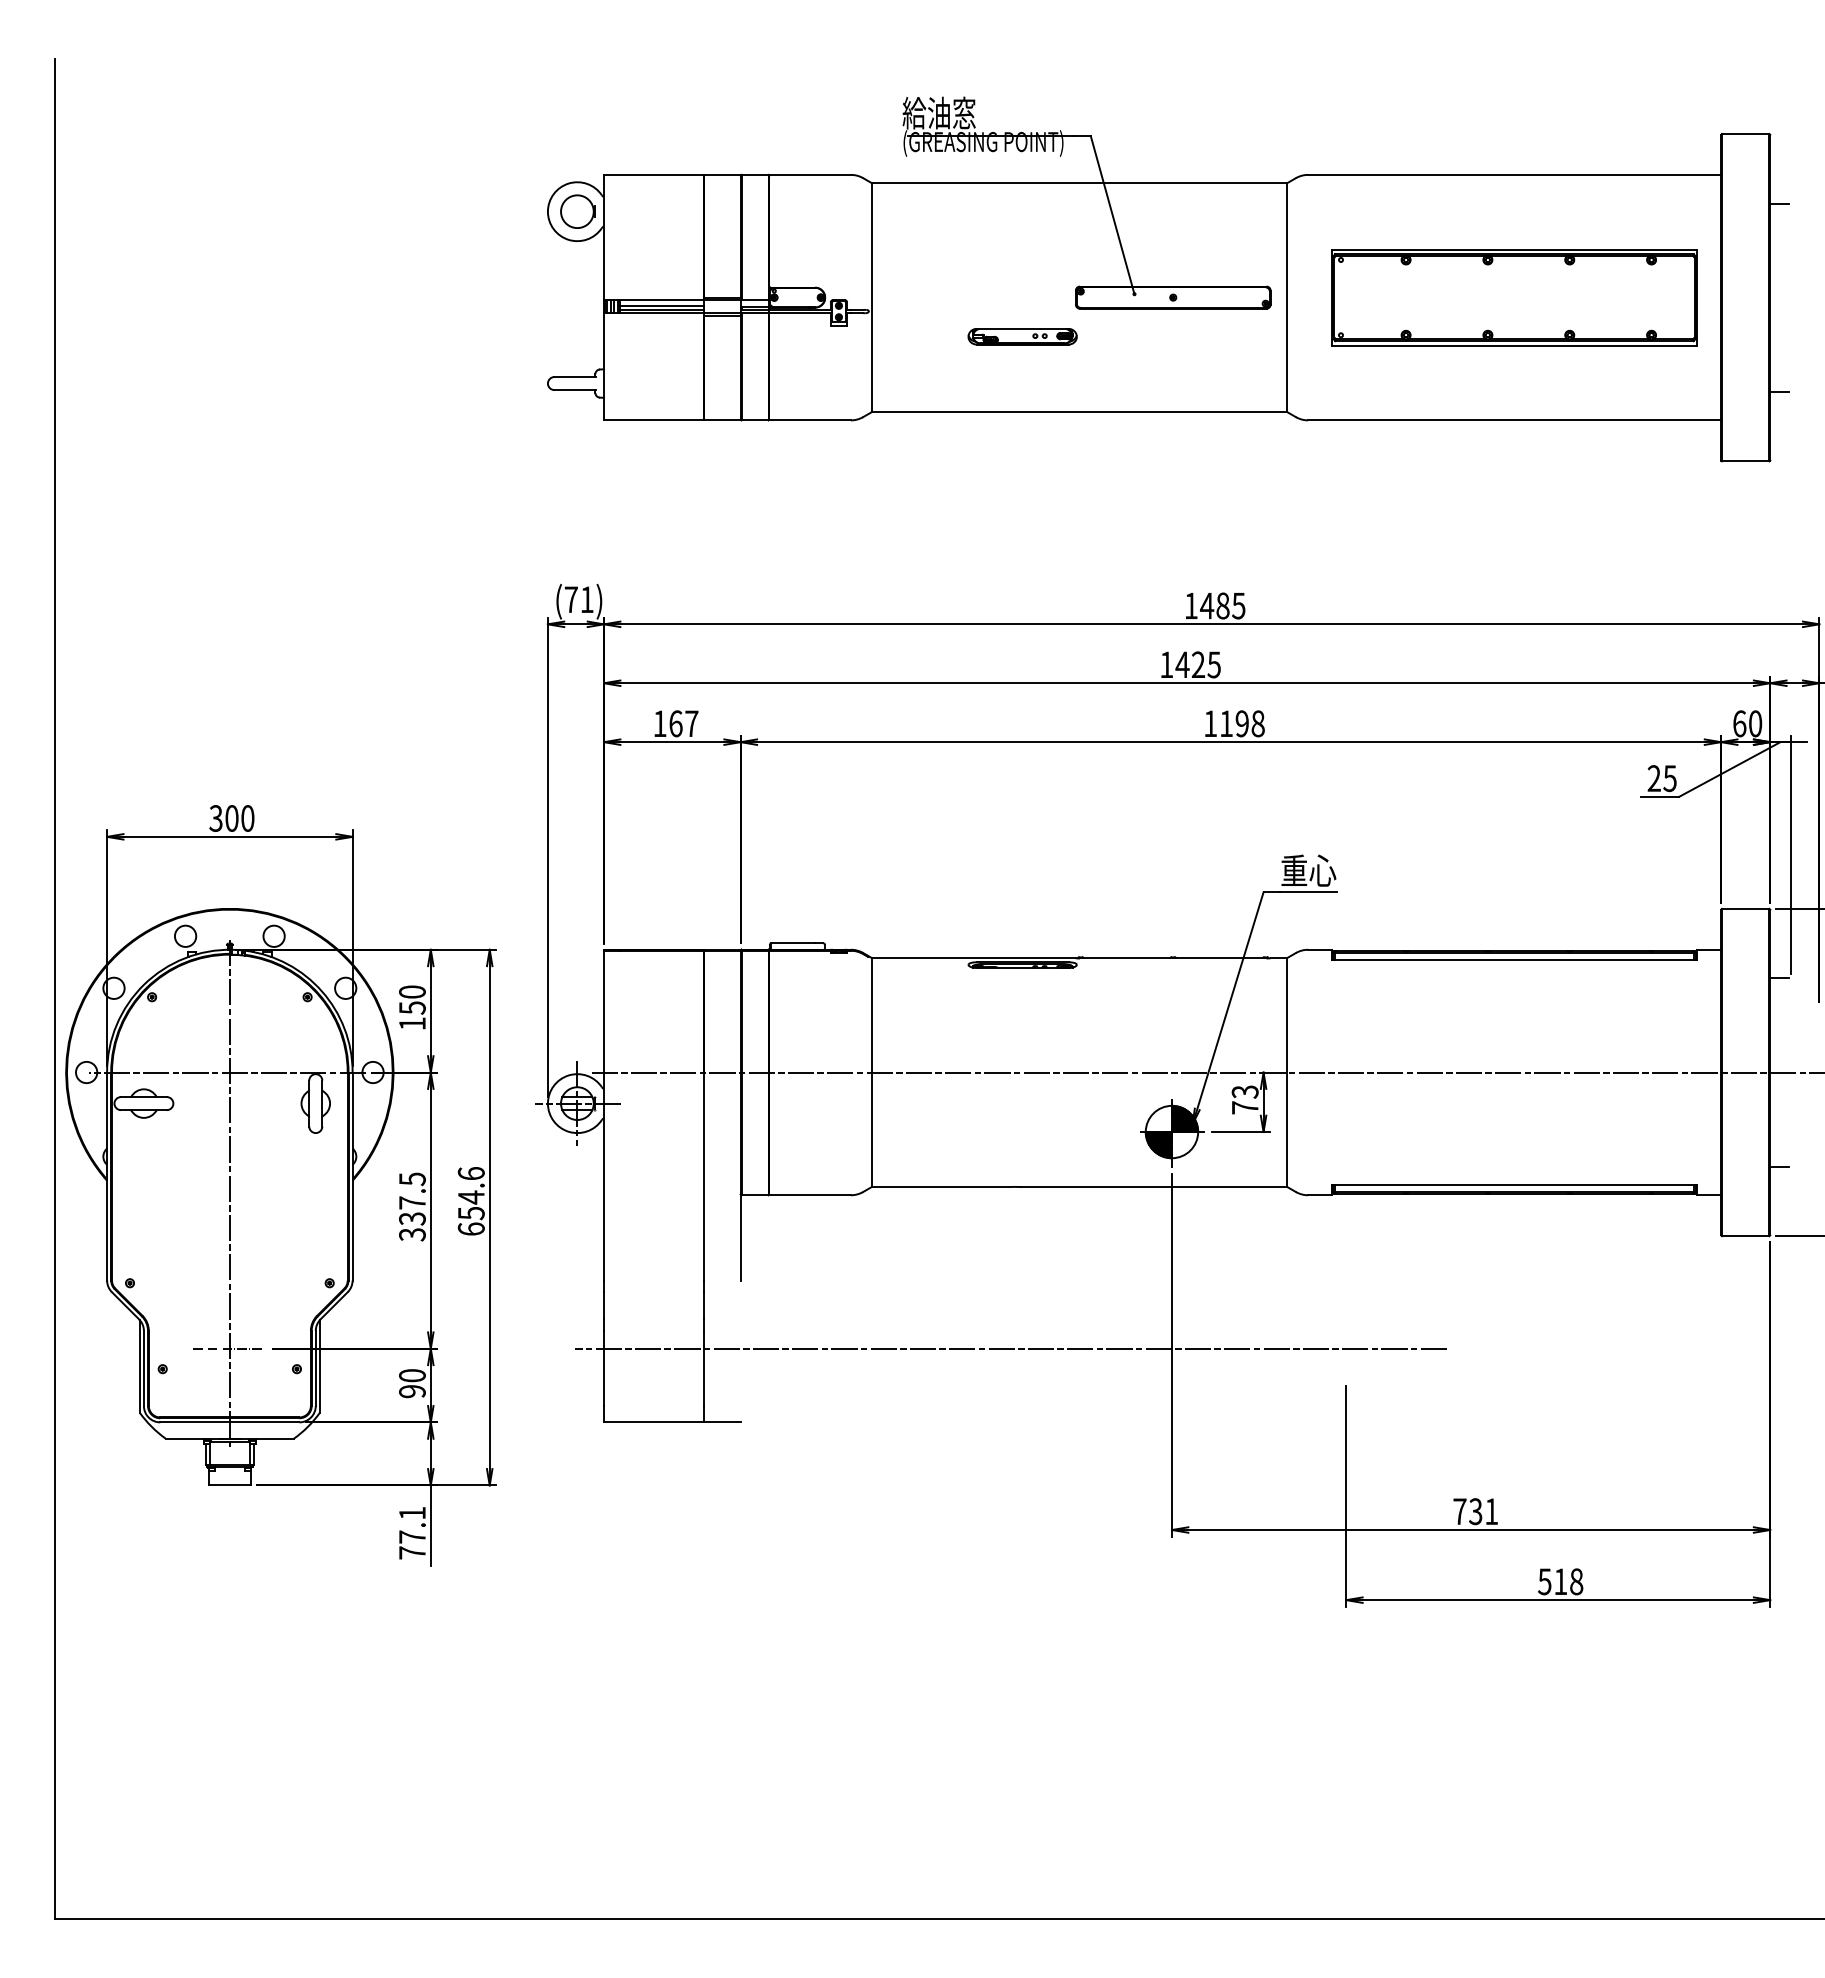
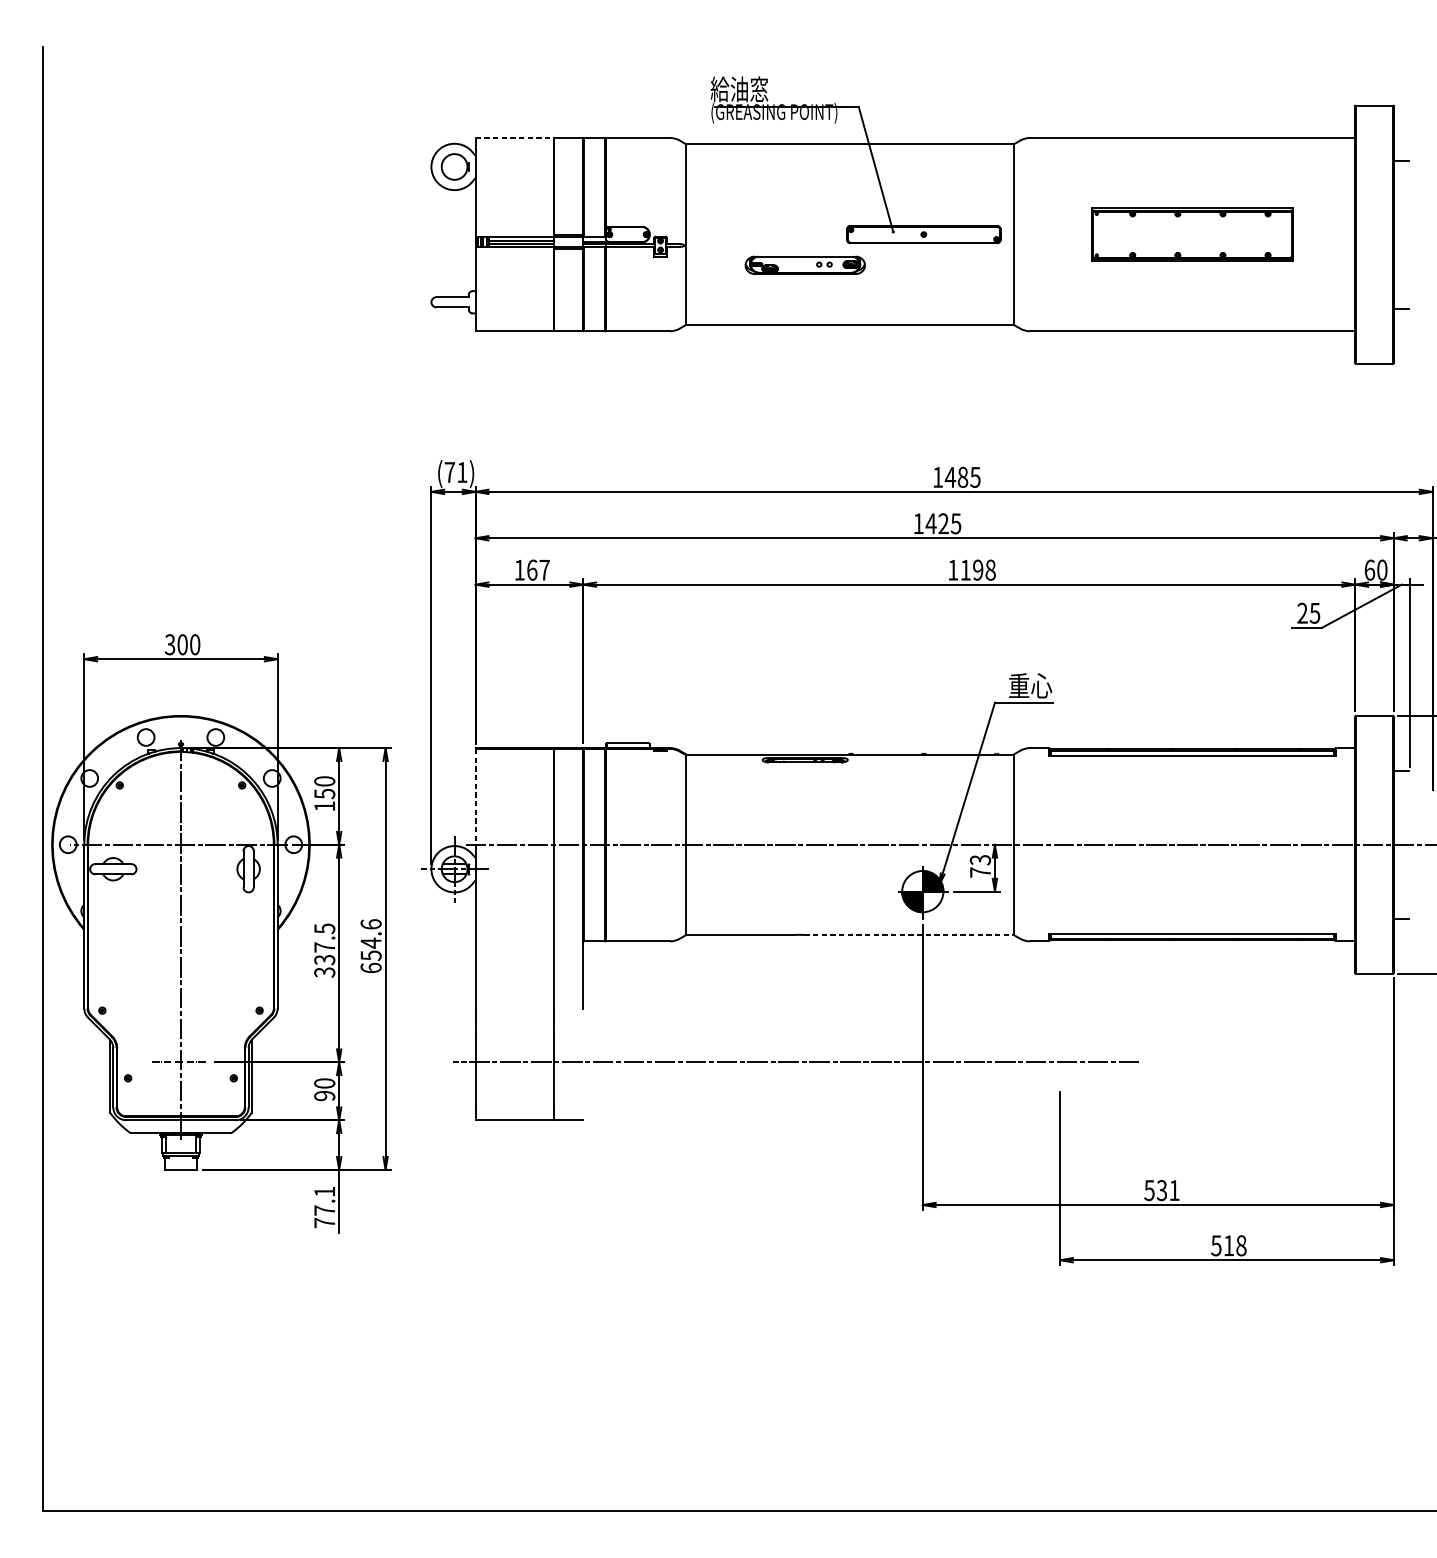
line: (654, 174) -> (515, 137), solid -> dashed
part: (1514, 297) -> (1192, 234), size x0.7
part: (1022, 336) -> (805, 265), size x1.4
line: (604, 1011) -> (475, 796), solid -> dashed
line: (1154, 1187) -> (909, 935), solid -> dashed
text: (1459, 1511) -> (1149, 1190), 731 -> 531

